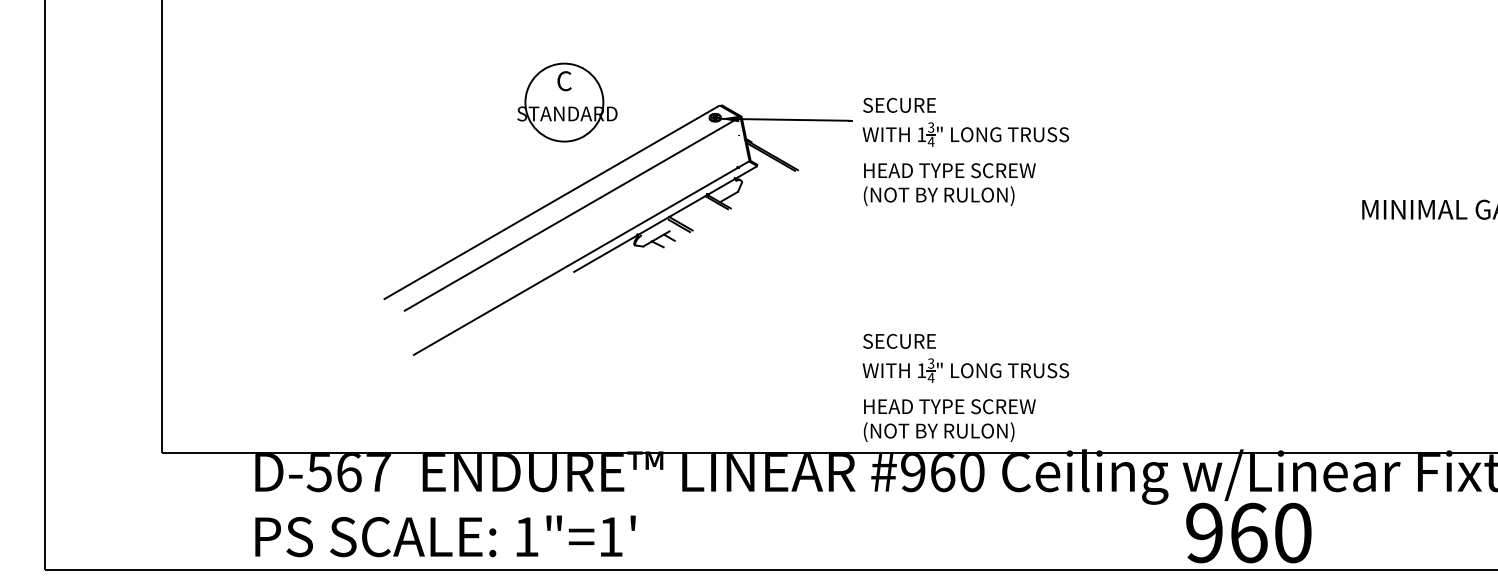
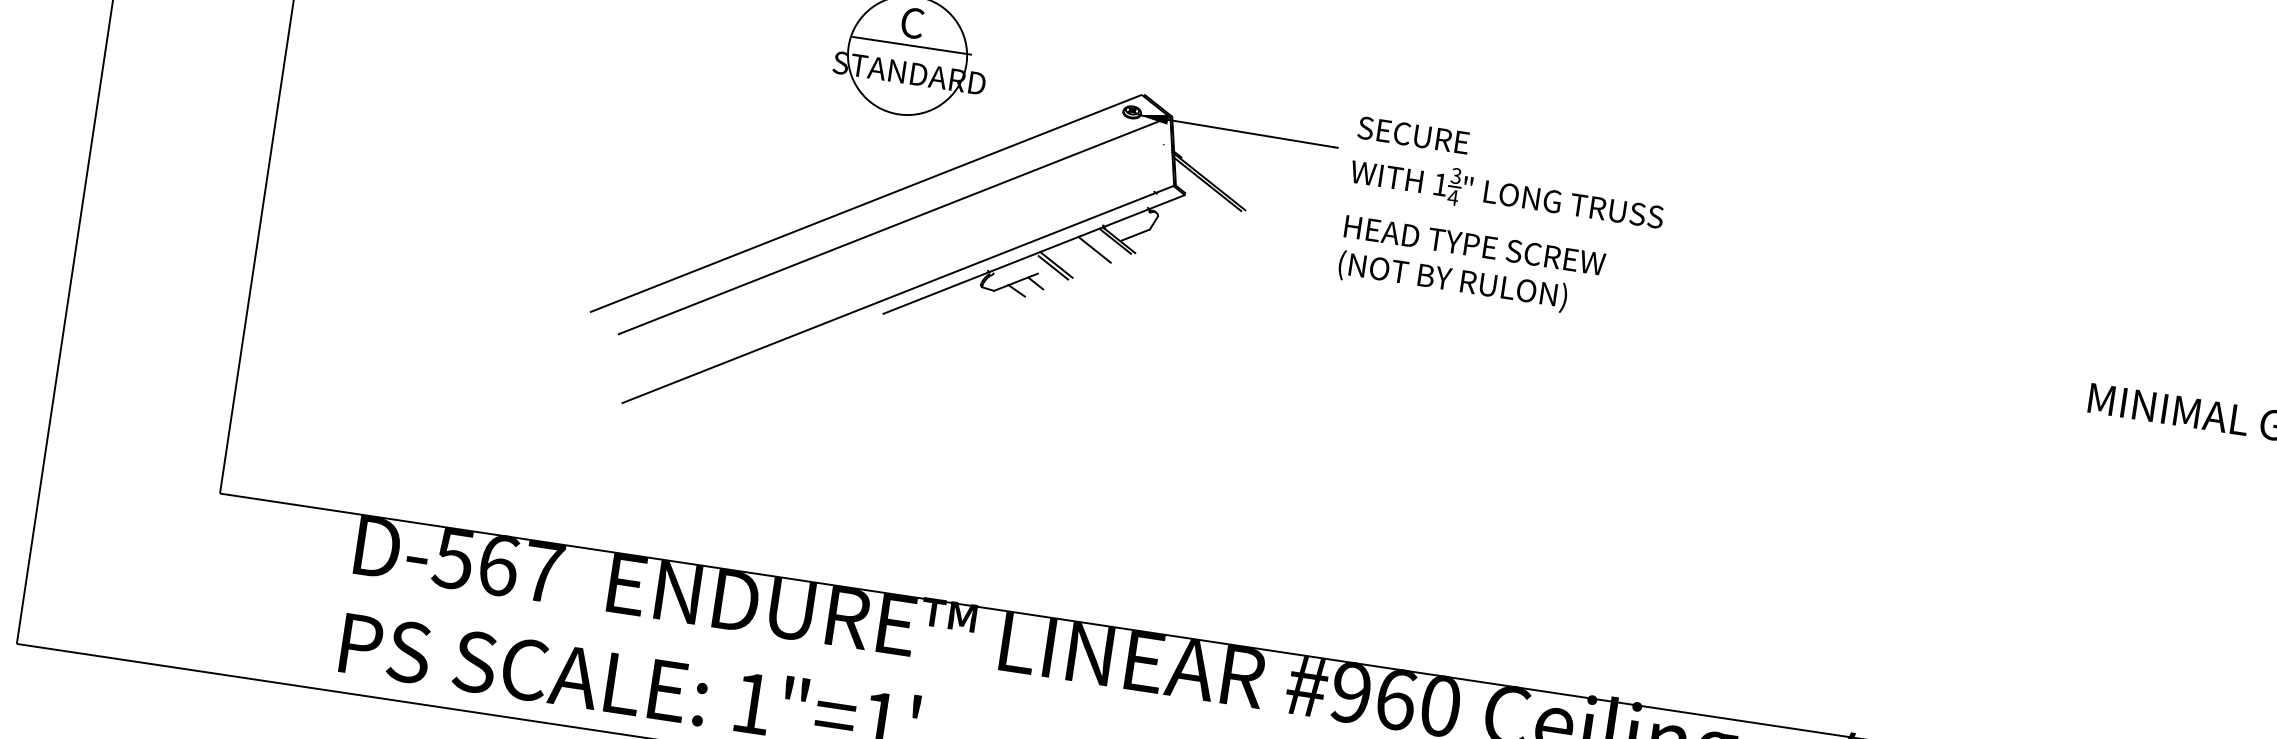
line: (566, 95) -> (912, 45), added
line: (703, 210) -> (1093, 249), added
part: (966, 378) -> (1453, 563), removed

